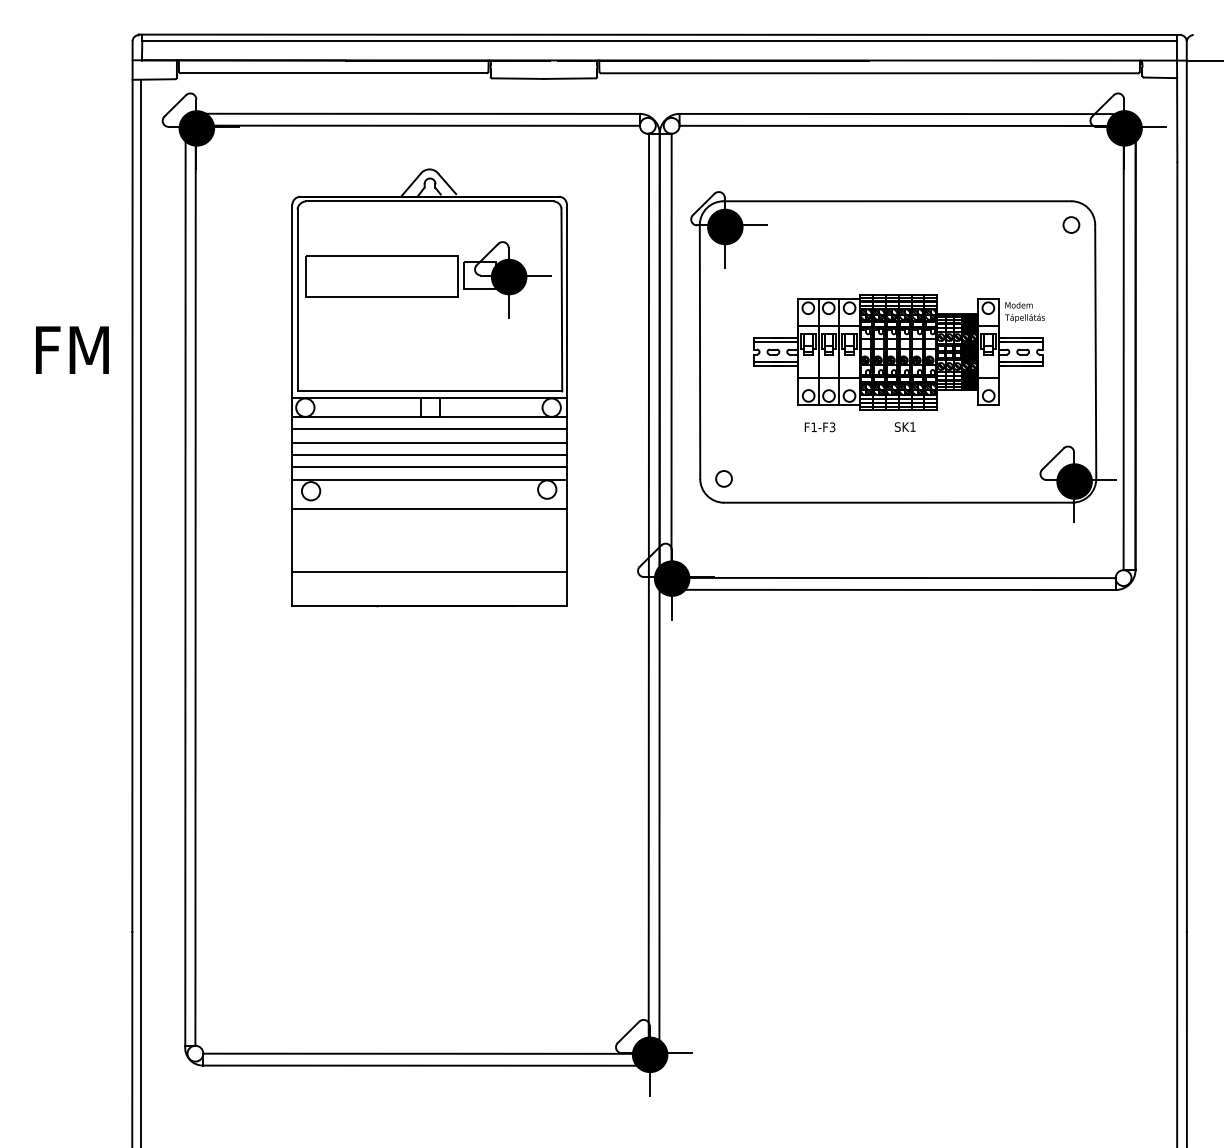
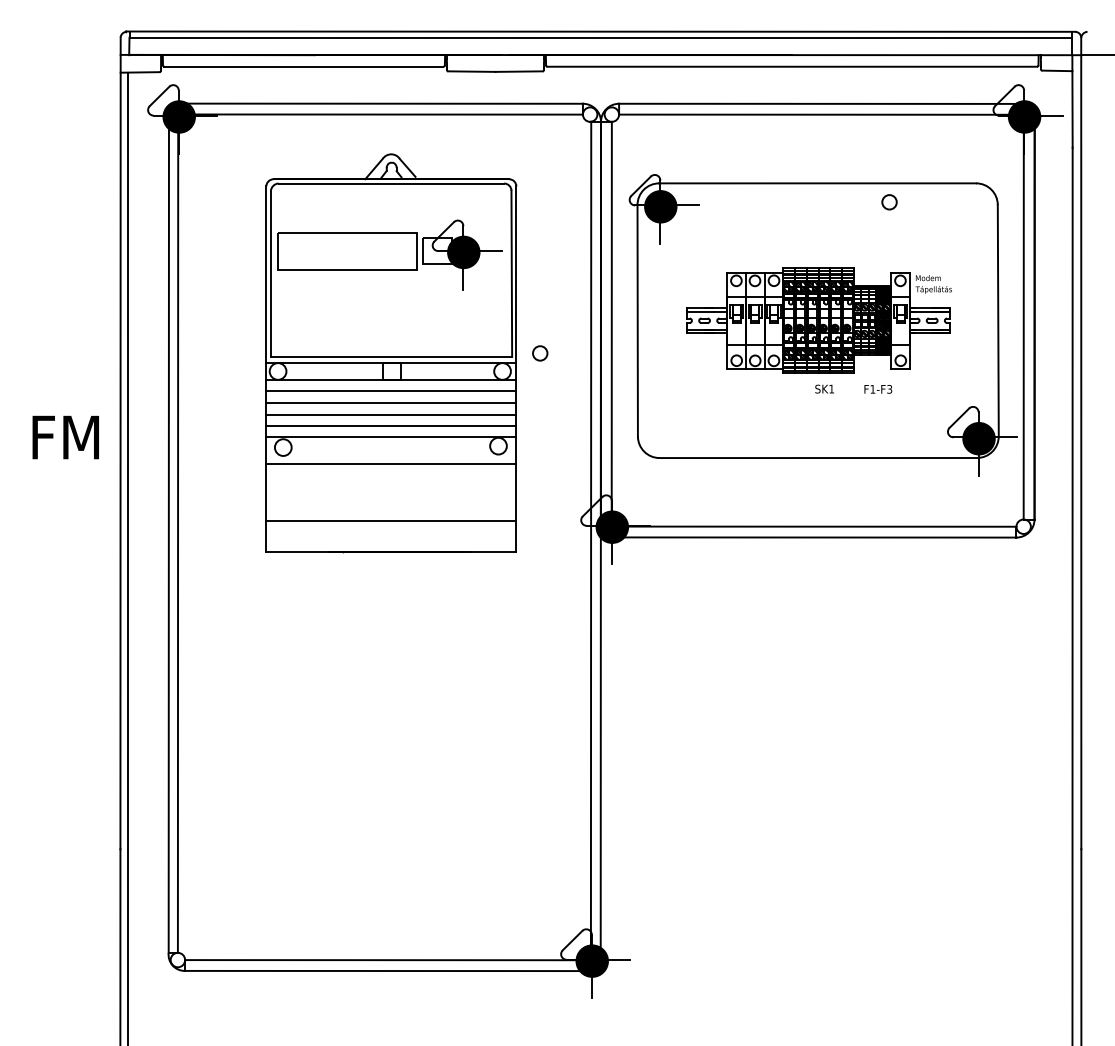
circle: (1071, 224) -> (889, 201), moved
text: (72, 349) -> (65, 436), moved
text: (819, 427) -> (877, 389), moved
circle: (723, 478) -> (539, 353), moved

